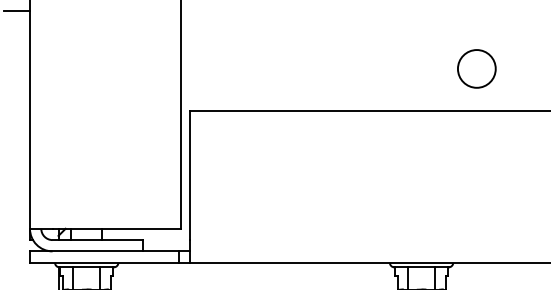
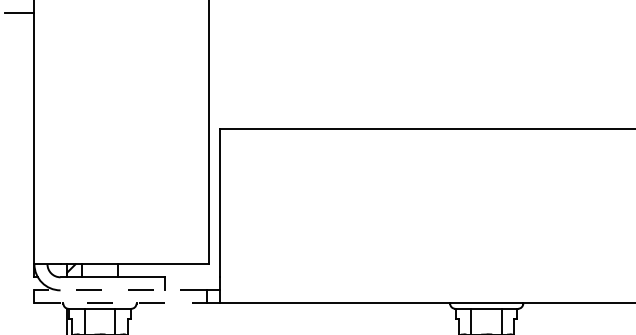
circle: (476, 68) -> (550, 79), removed
line: (104, 251) -> (120, 290), solid -> dashed
line: (105, 262) -> (121, 303), solid -> dashed

